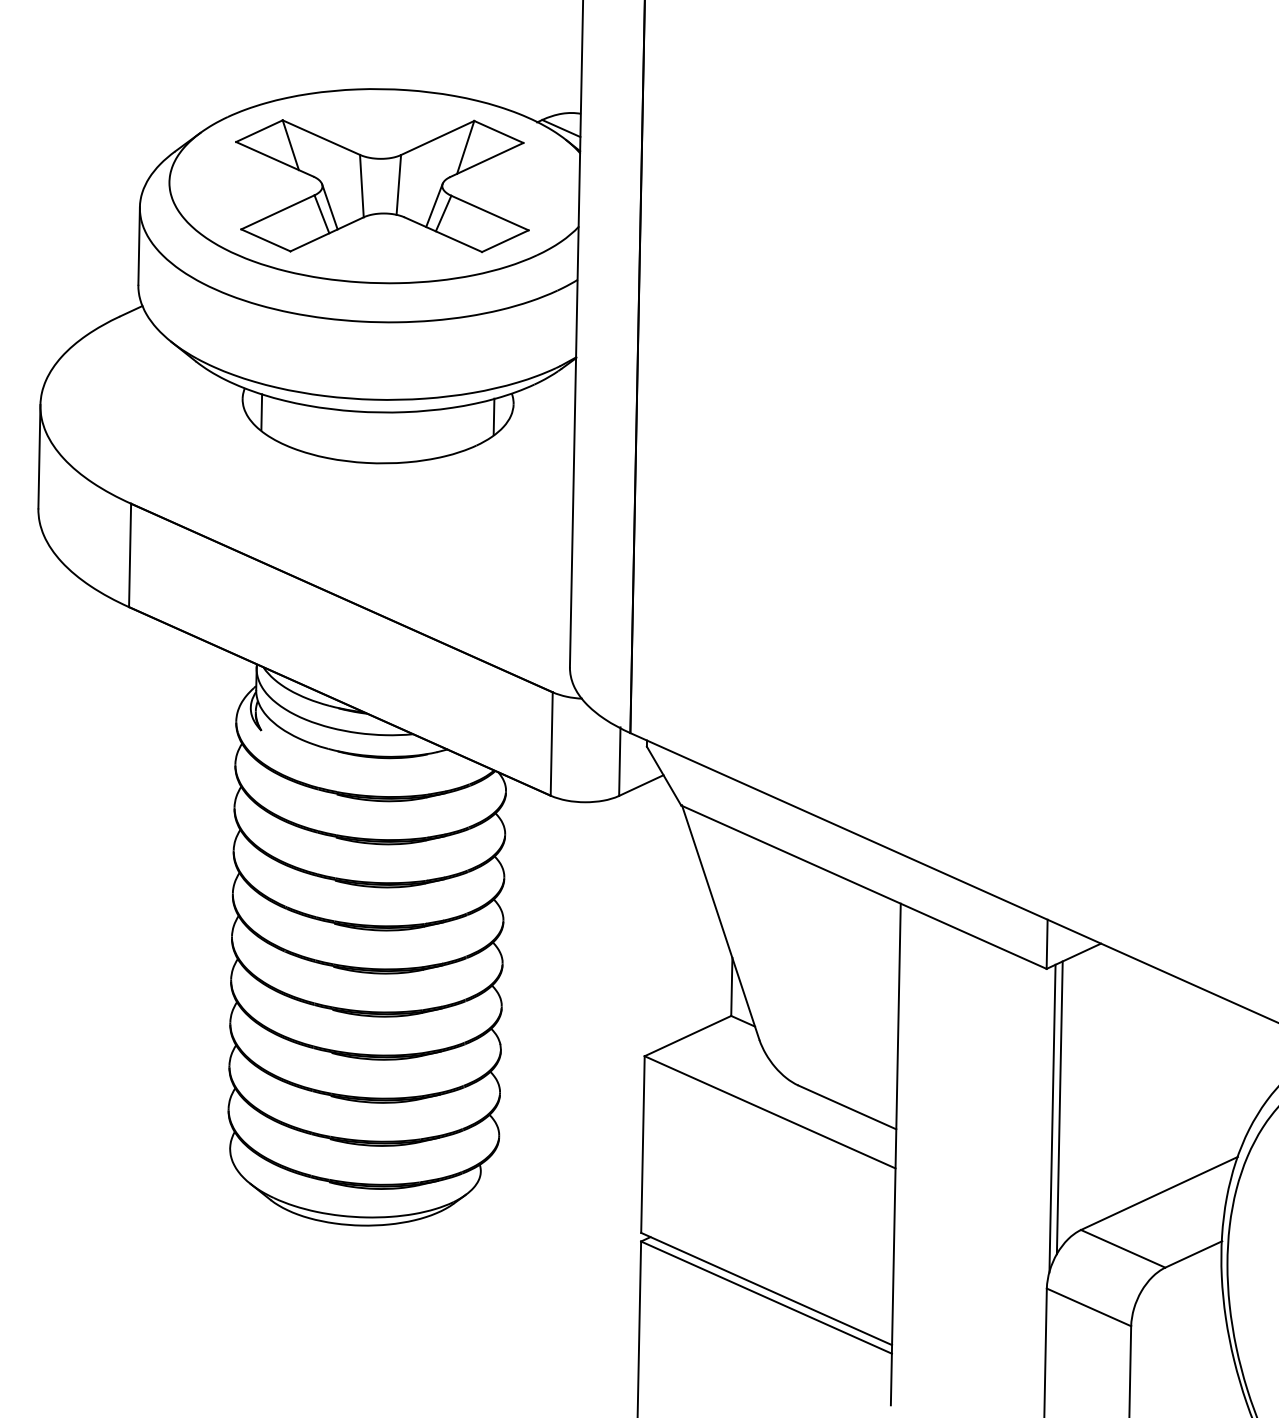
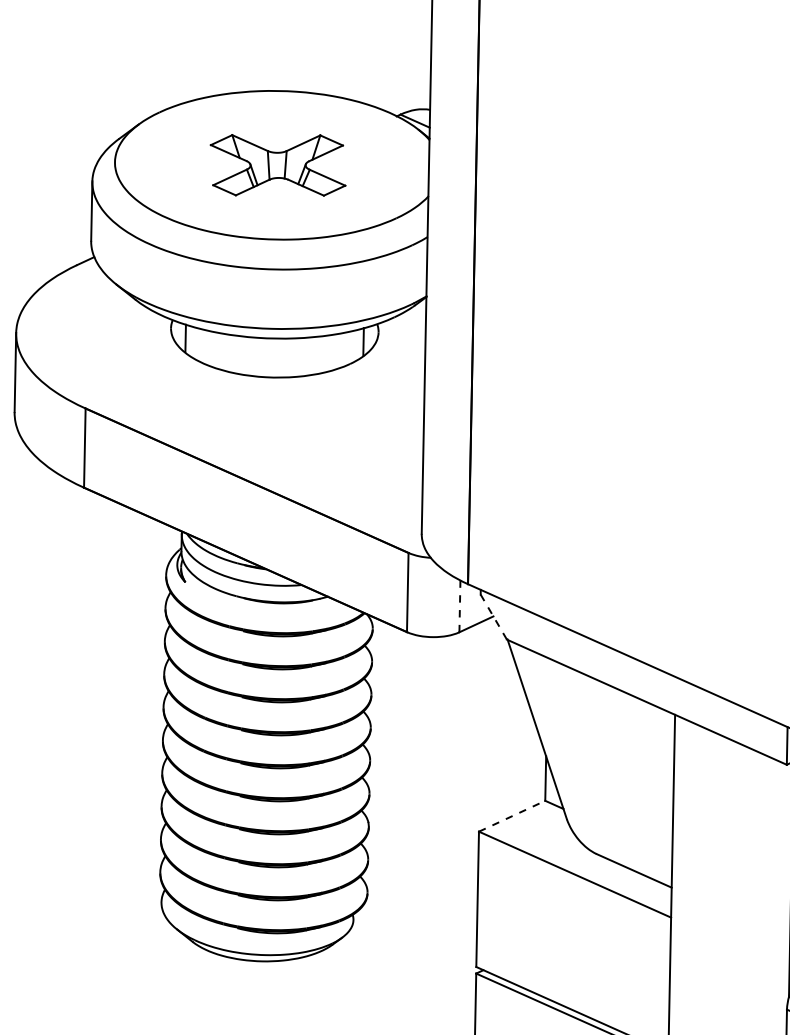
part: (382, 186) -> (278, 165), size x0.6
line: (619, 761) -> (459, 605), solid -> dashed
line: (664, 776) -> (494, 617), solid -> dashed
line: (687, 1036) -> (511, 816), solid -> dashed

